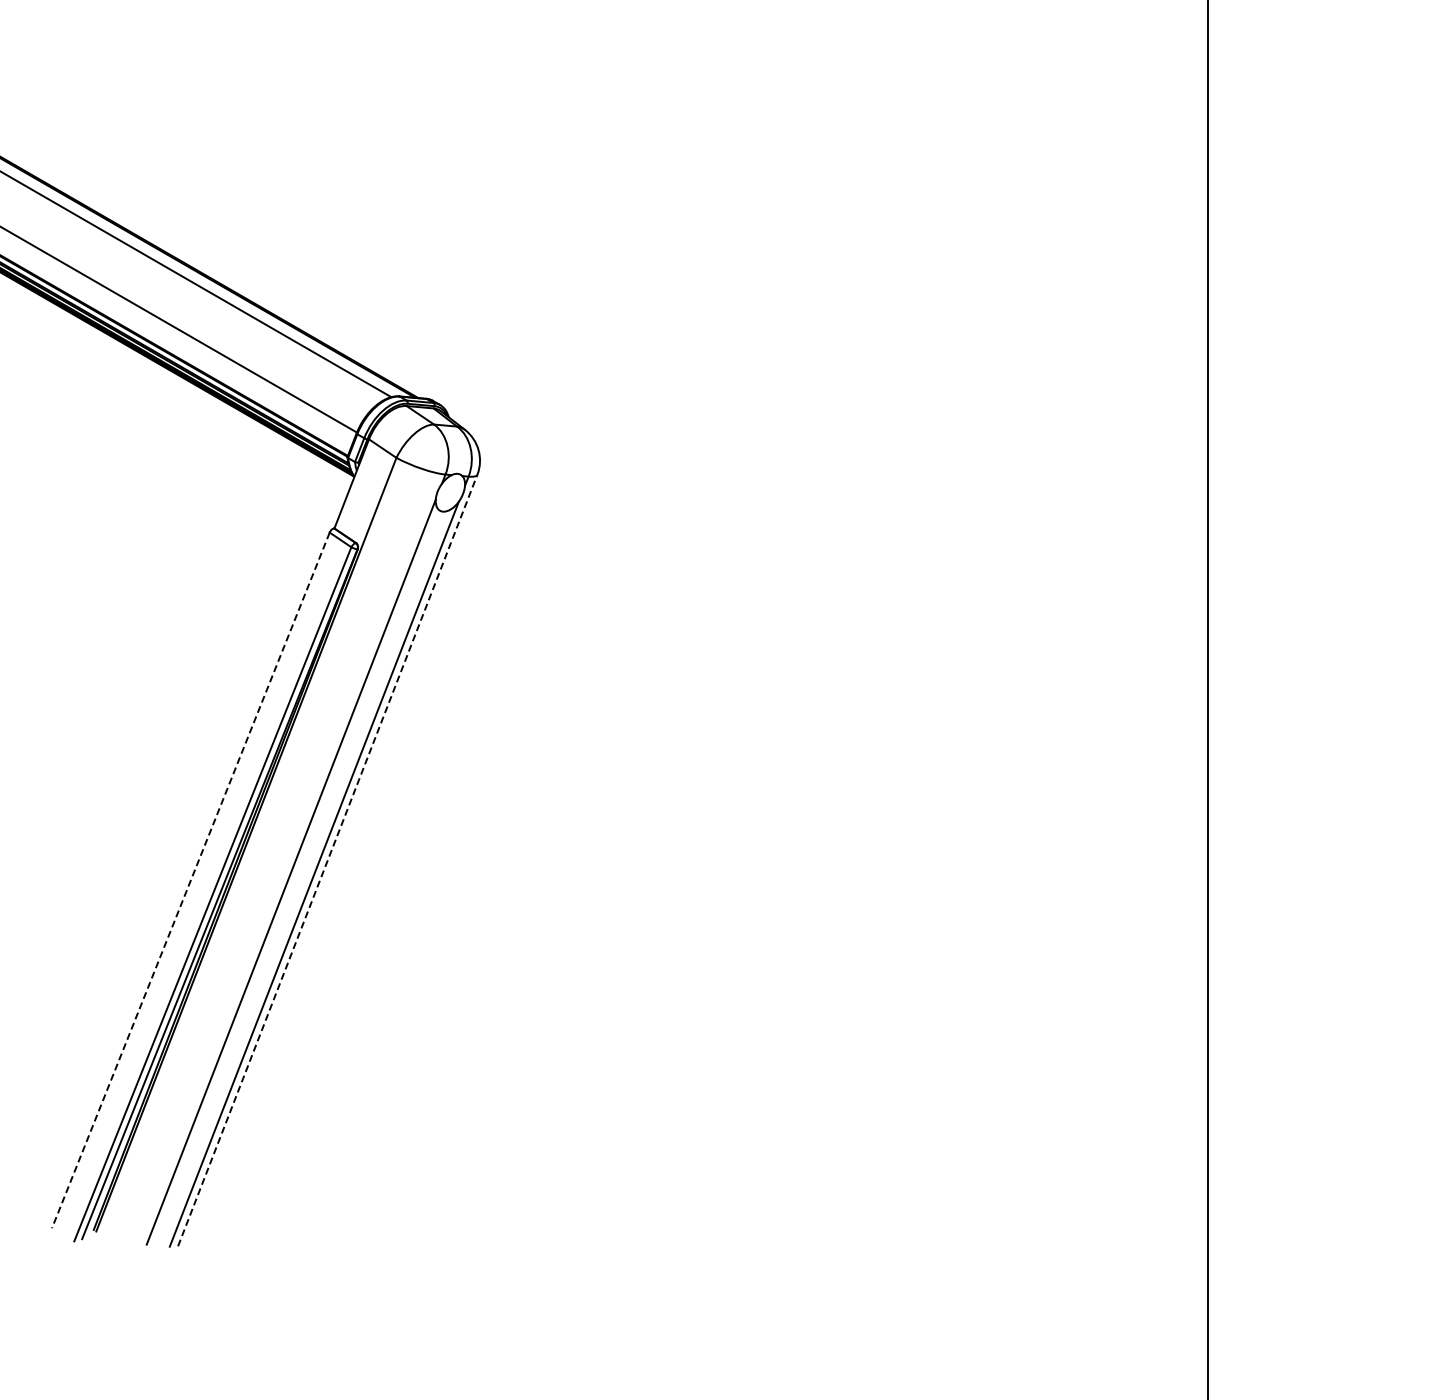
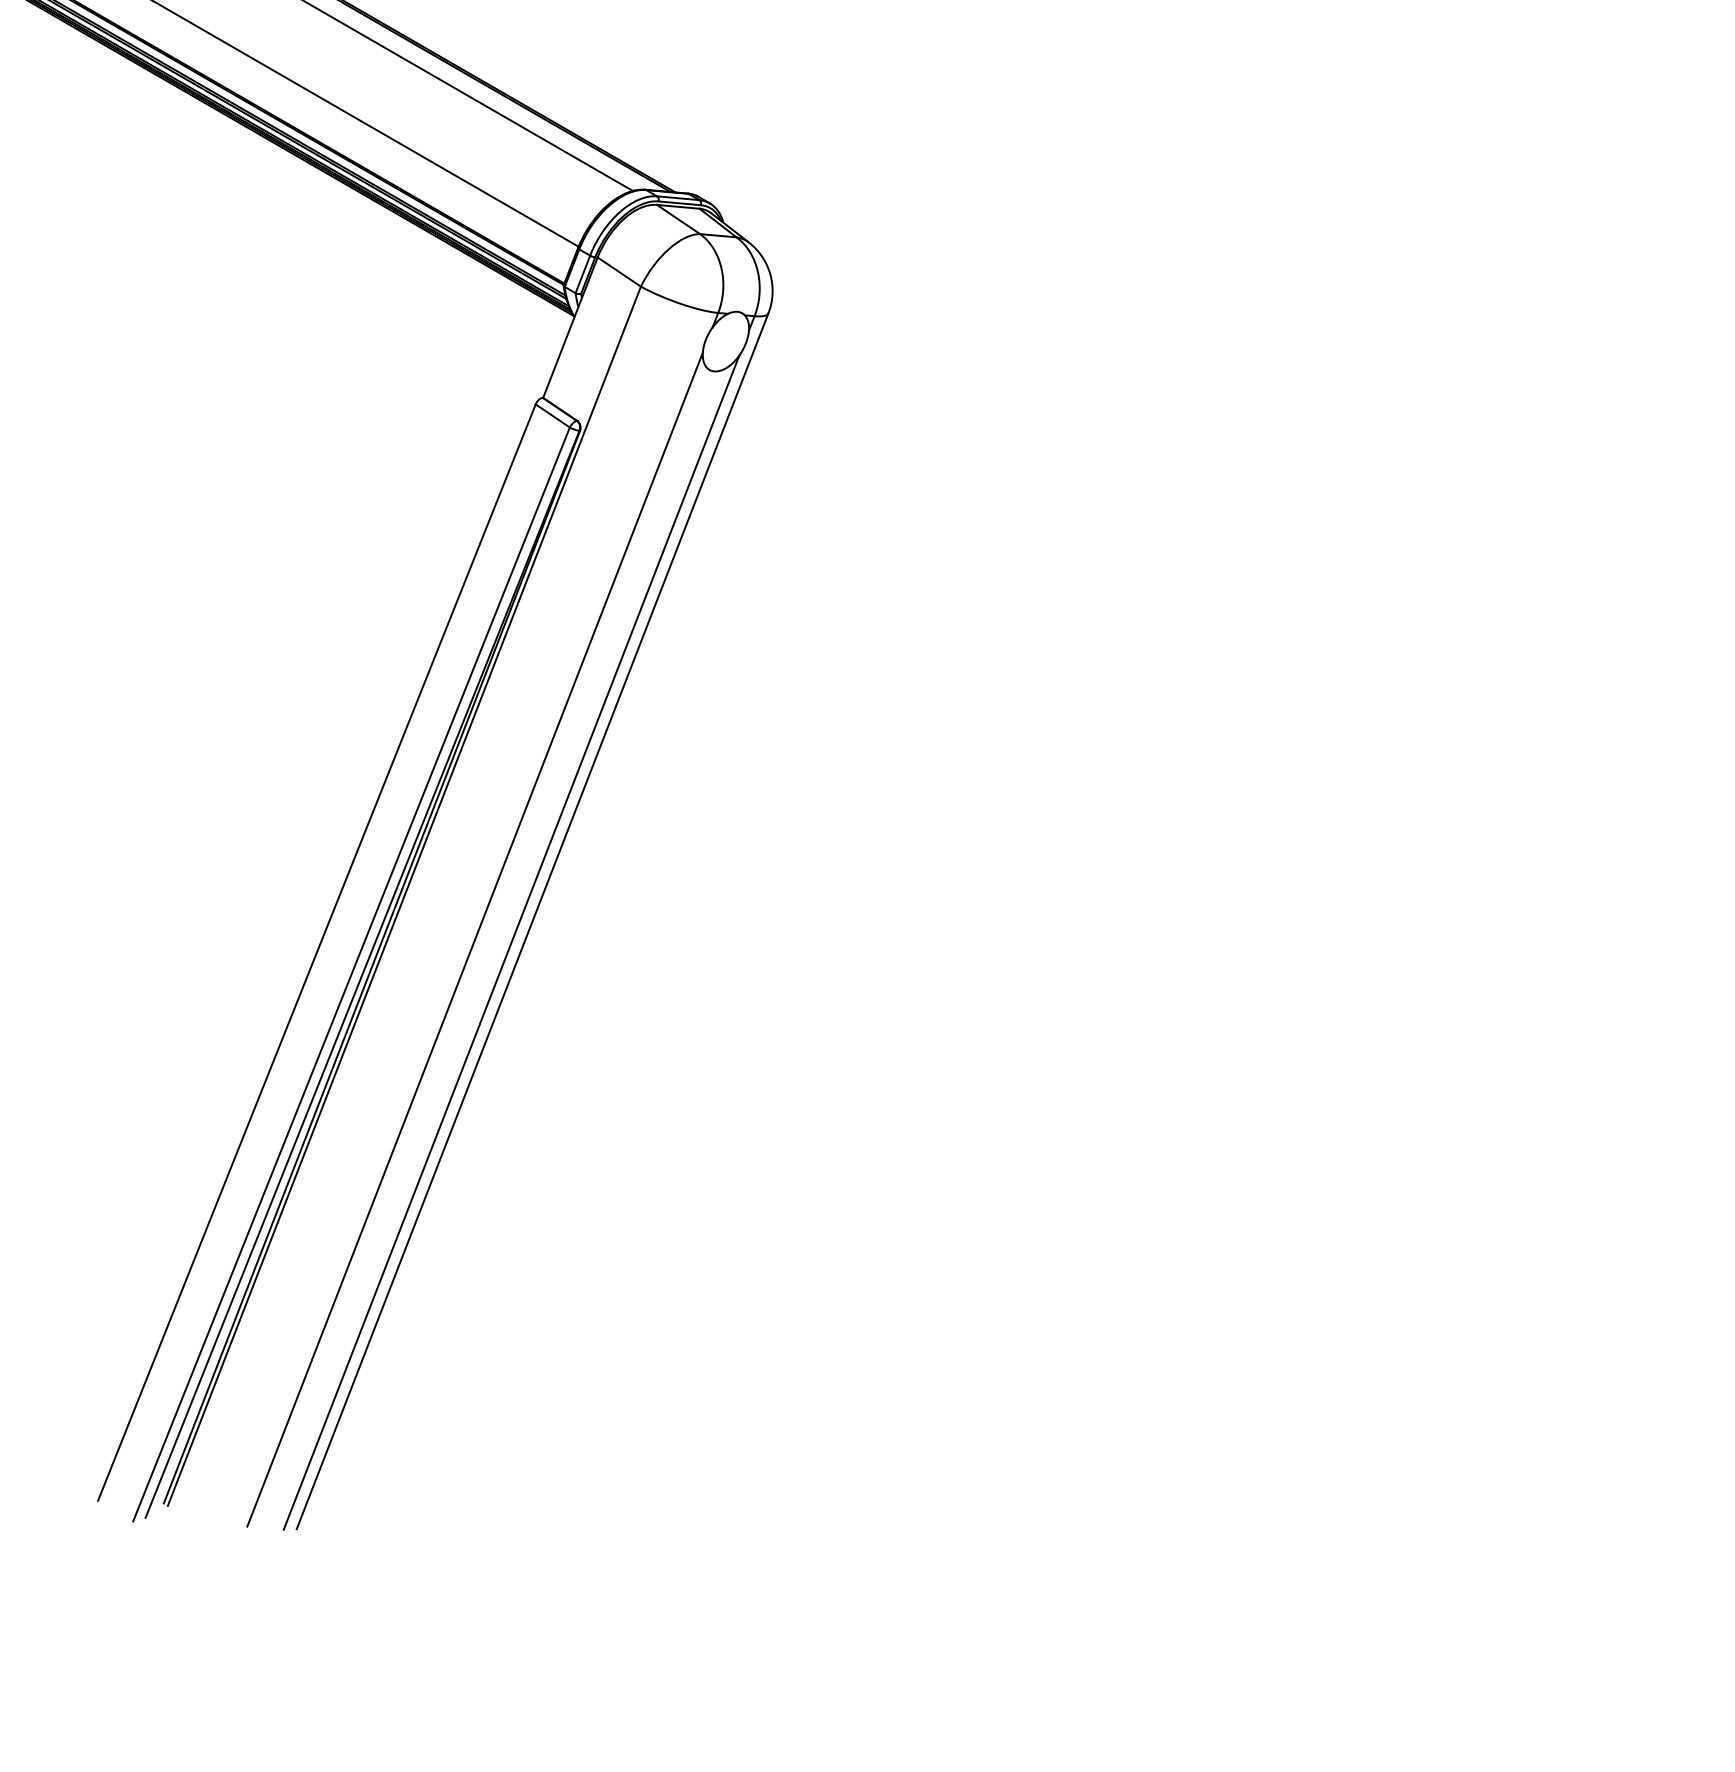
line: (327, 860) -> (532, 921), dashed -> solid
line: (190, 880) -> (316, 952), dashed -> solid

